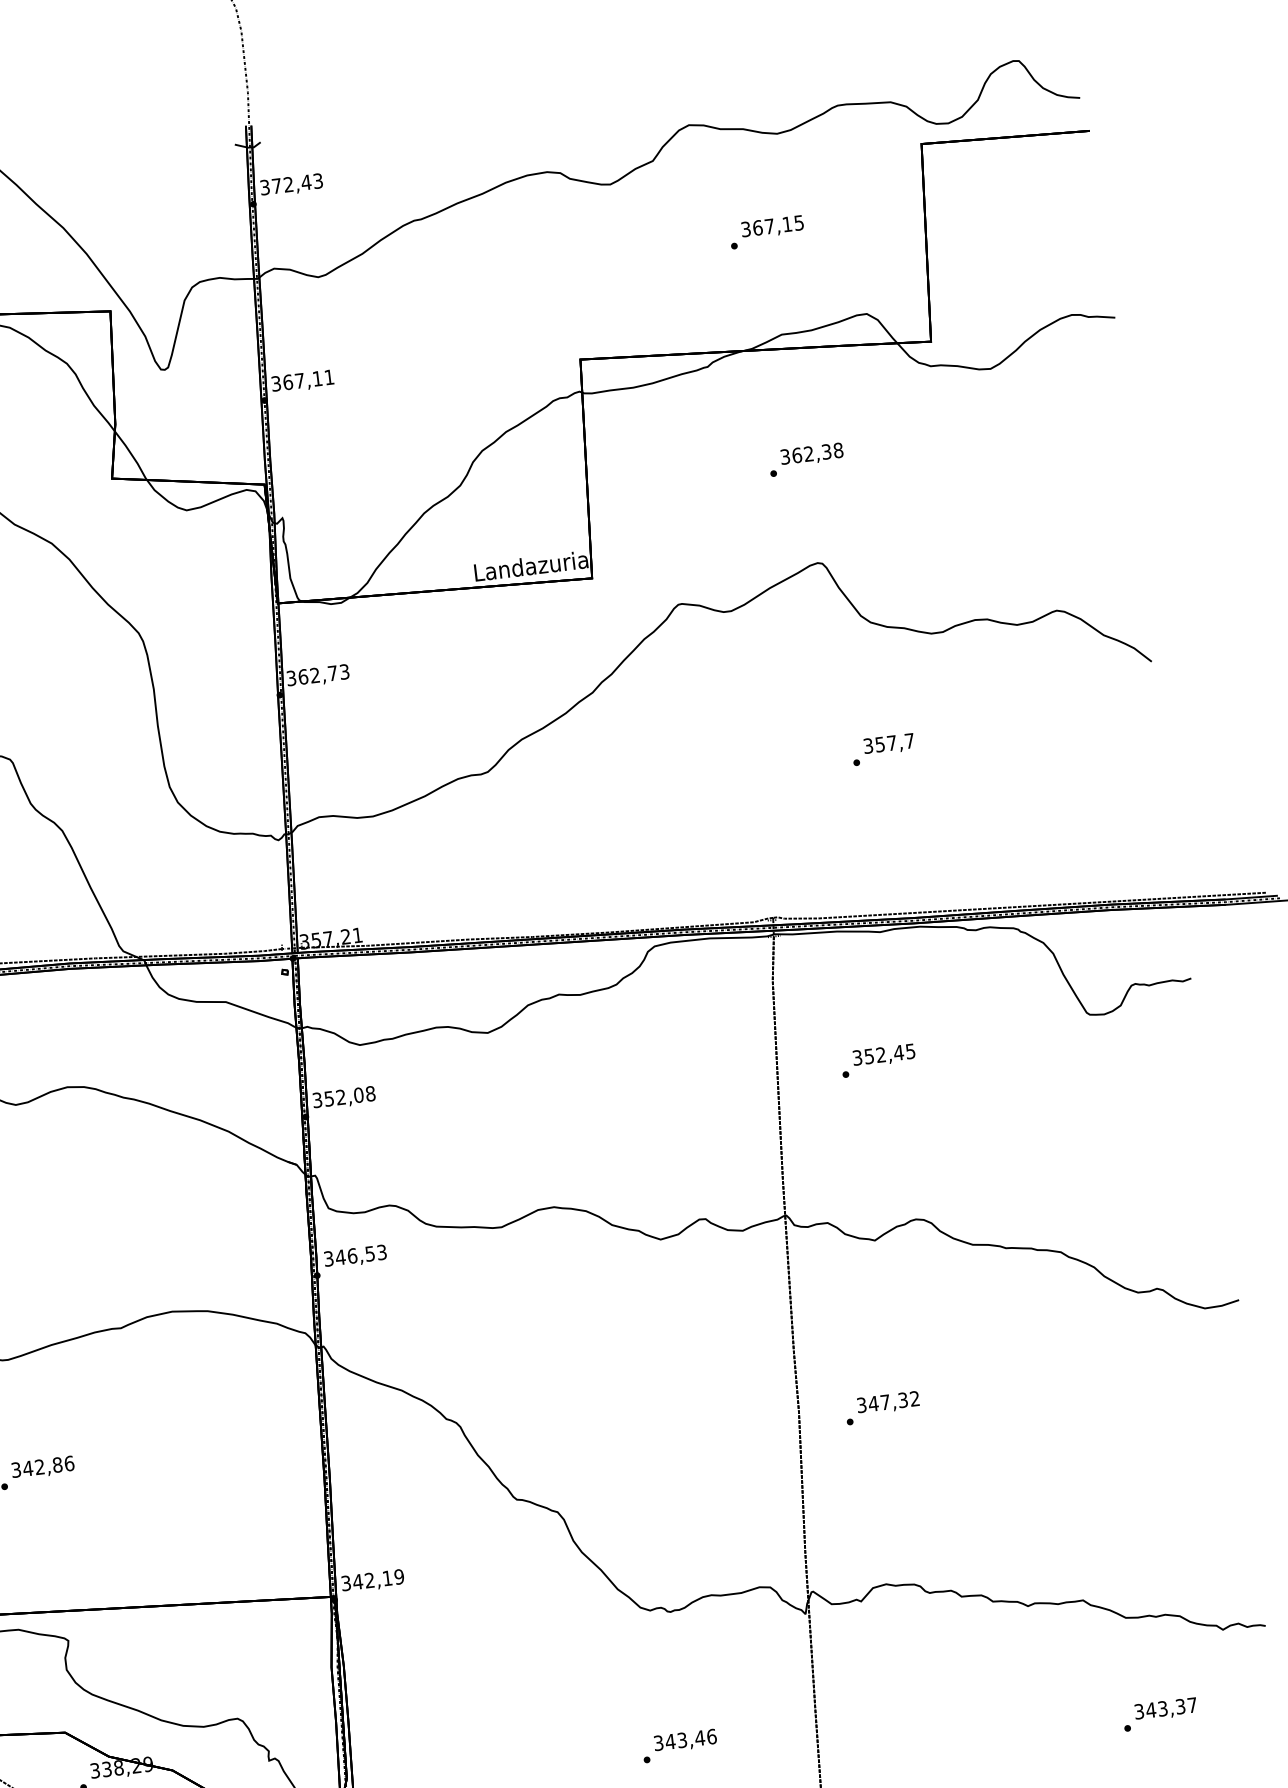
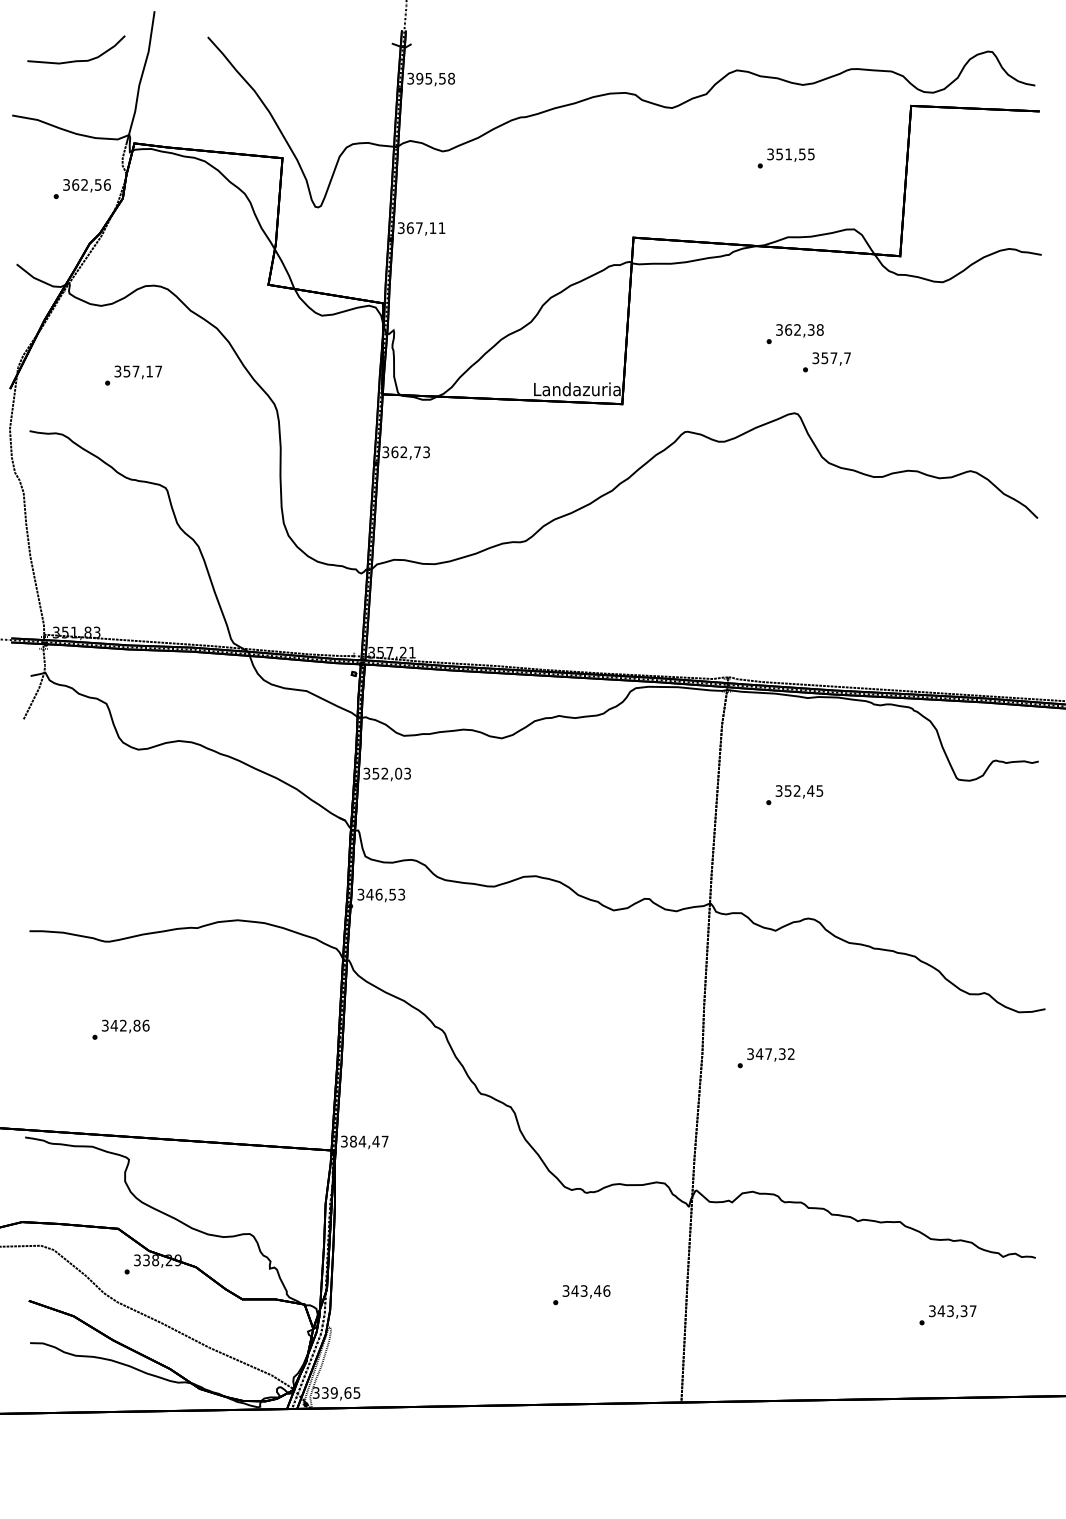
text: (297, 183) -> (435, 78), 372,43 -> 395,58
text: (771, 226) -> (790, 154), 367,15 -> 351,55
text: (882, 749) -> (826, 362), moved
text: (370, 1093) -> (407, 773), 352,08 -> 352,03
text: (377, 1579) -> (368, 1141), 342,19 -> 384,47

